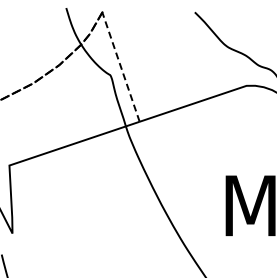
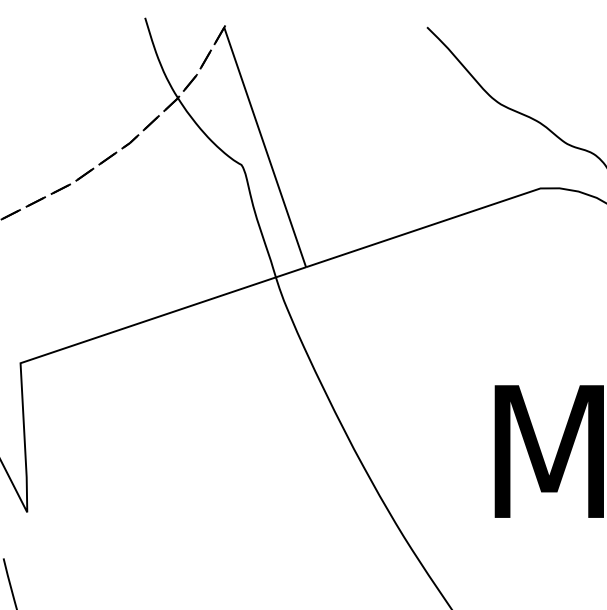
line: (121, 67) -> (266, 148), dashed -> solid

